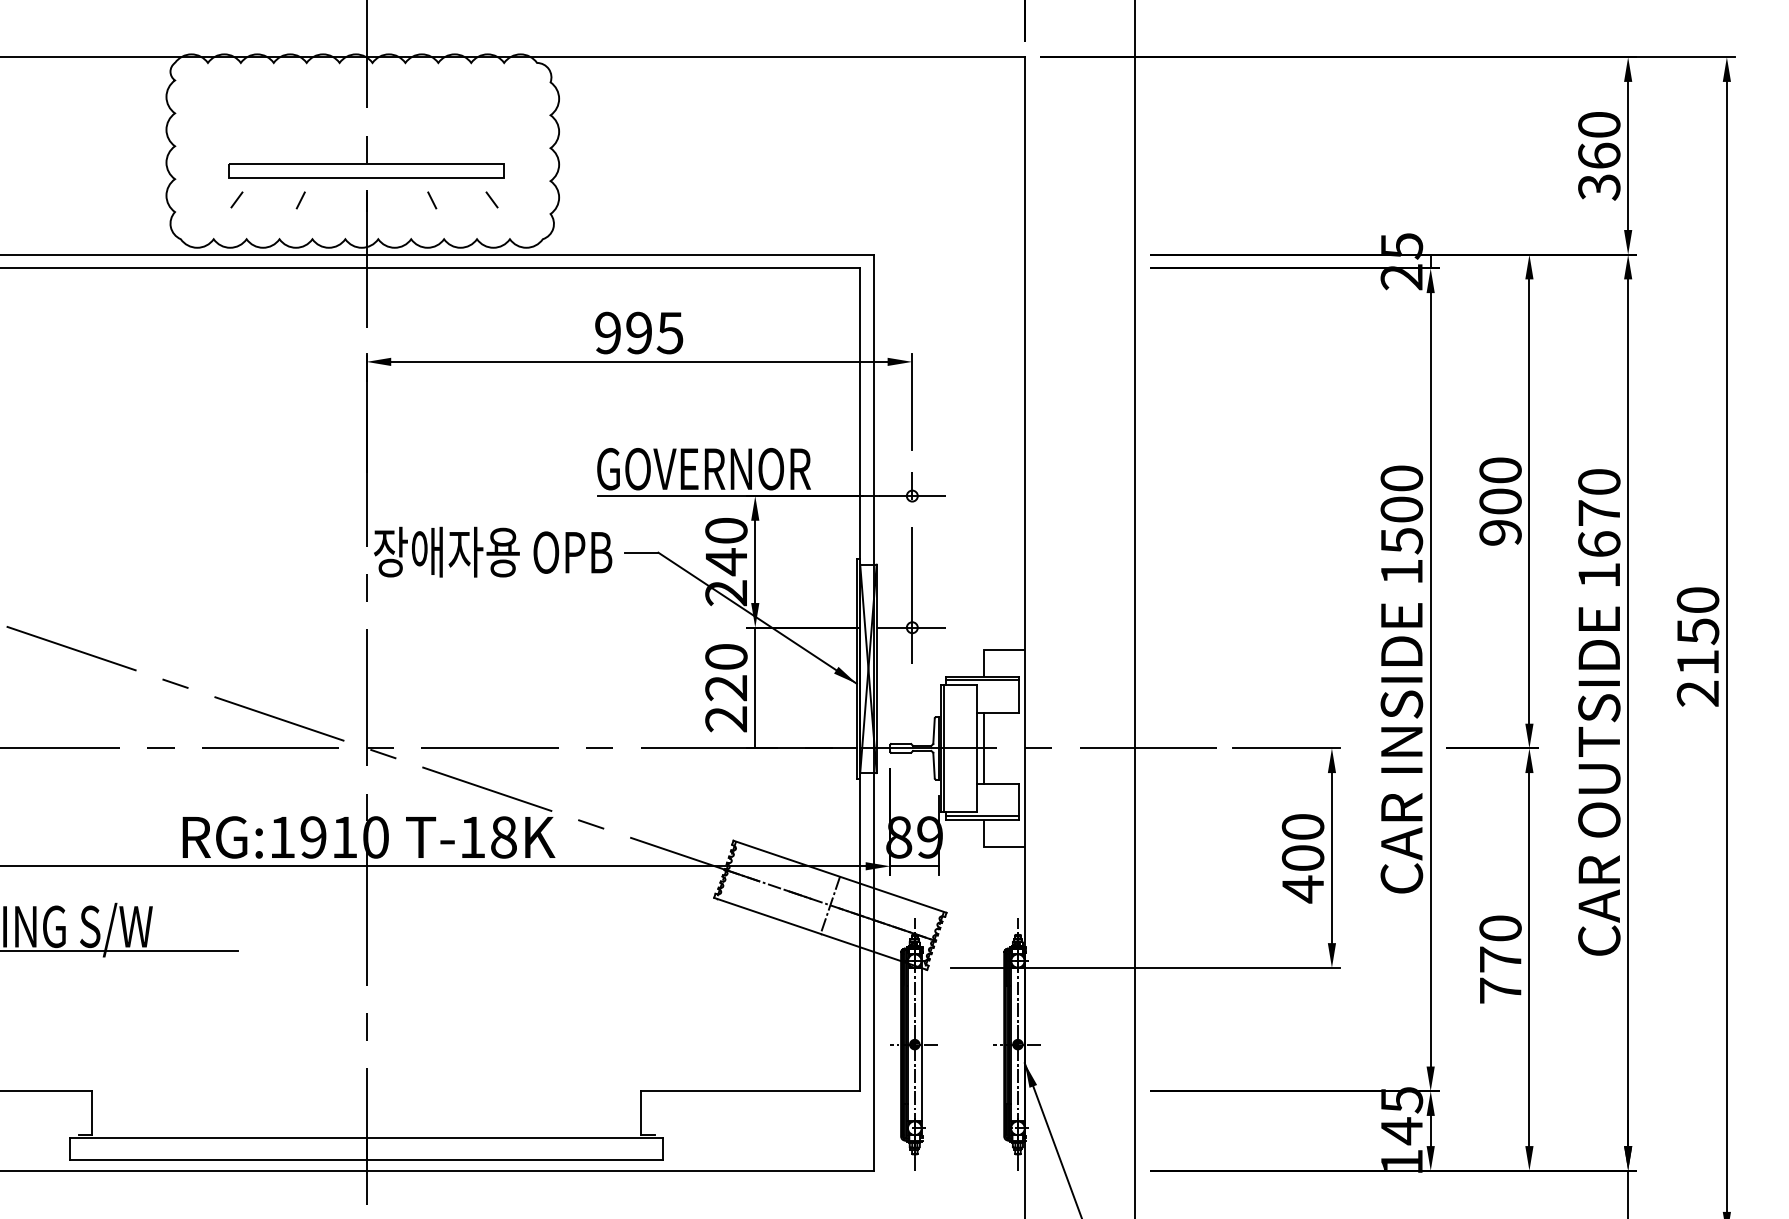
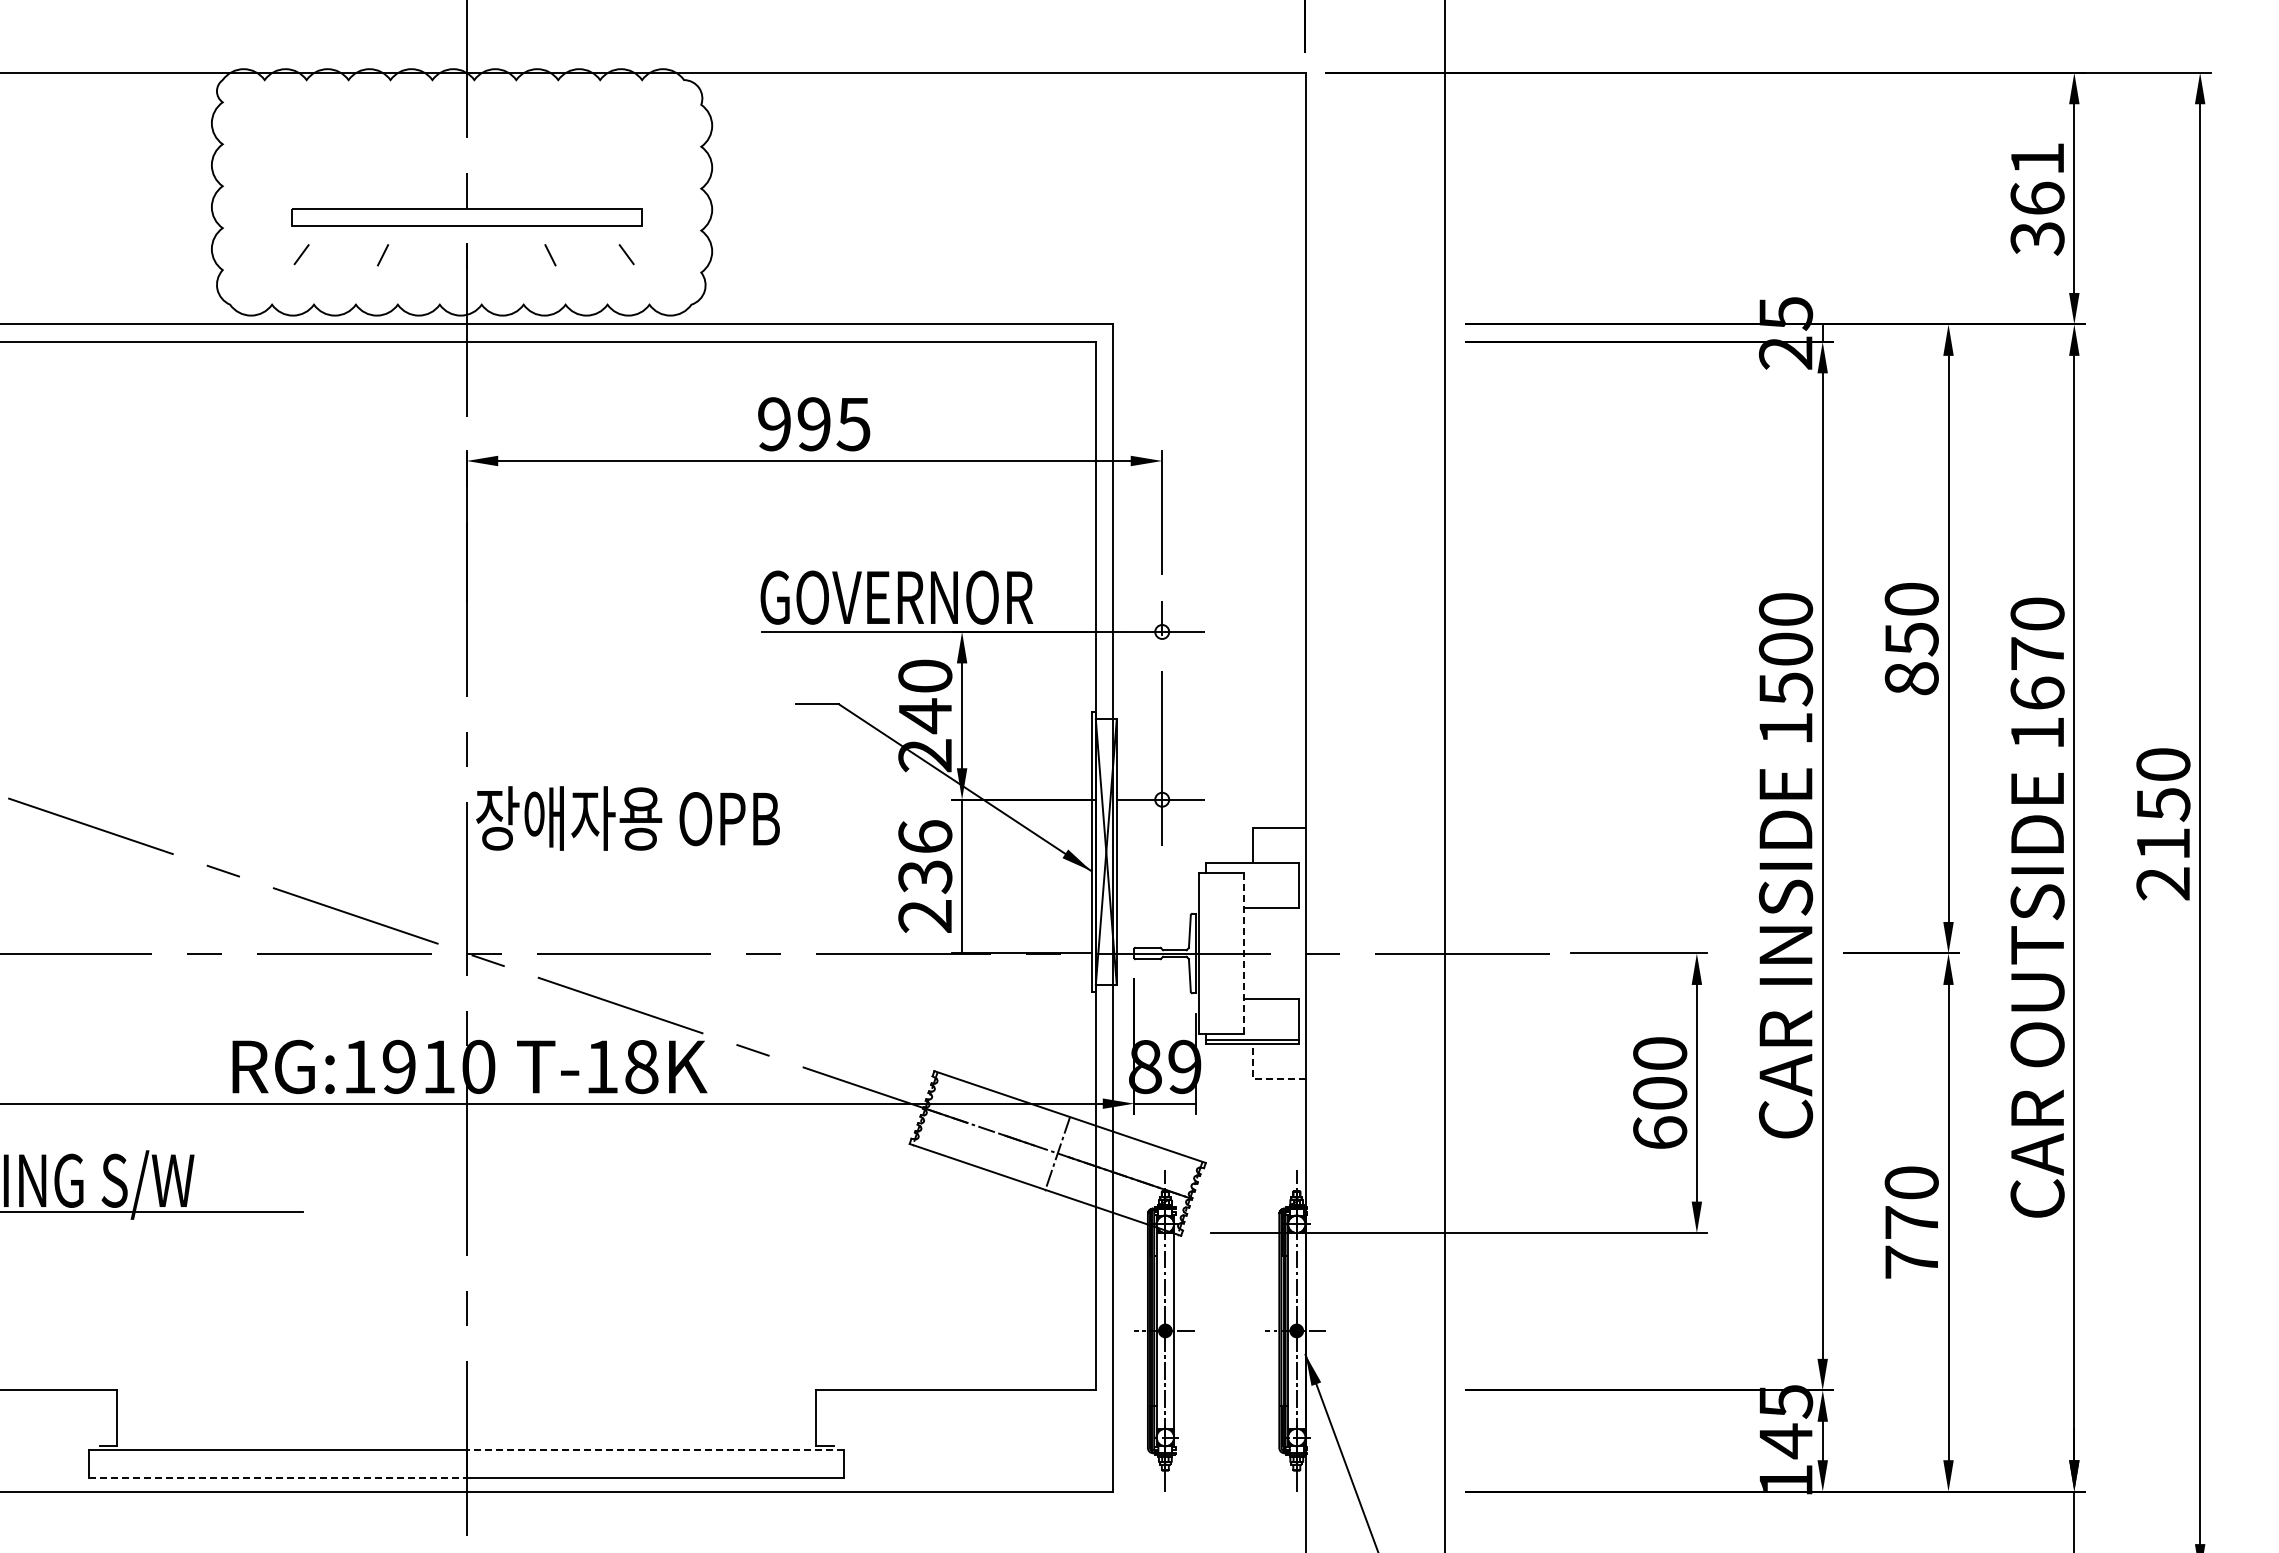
text: (1599, 124) -> (2037, 158), 360 -> 361
text: (1500, 516) -> (1911, 658), 900 -> 850
text: (492, 552) -> (627, 818), moved
text: (726, 673) -> (925, 857), 220 -> 236
line: (982, 680) -> (1251, 866), removed
line: (943, 748) -> (1202, 953), removed
line: (983, 748) -> (1253, 953), removed
line: (976, 749) -> (1244, 954), solid -> dashed
line: (990, 847) -> (1261, 1079), solid -> dashed
text: (1303, 889) -> (1660, 1133), 400 -> 600
line: (514, 1137) -> (655, 1449), solid -> dashed
line: (218, 1159) -> (278, 1477), solid -> dashed

